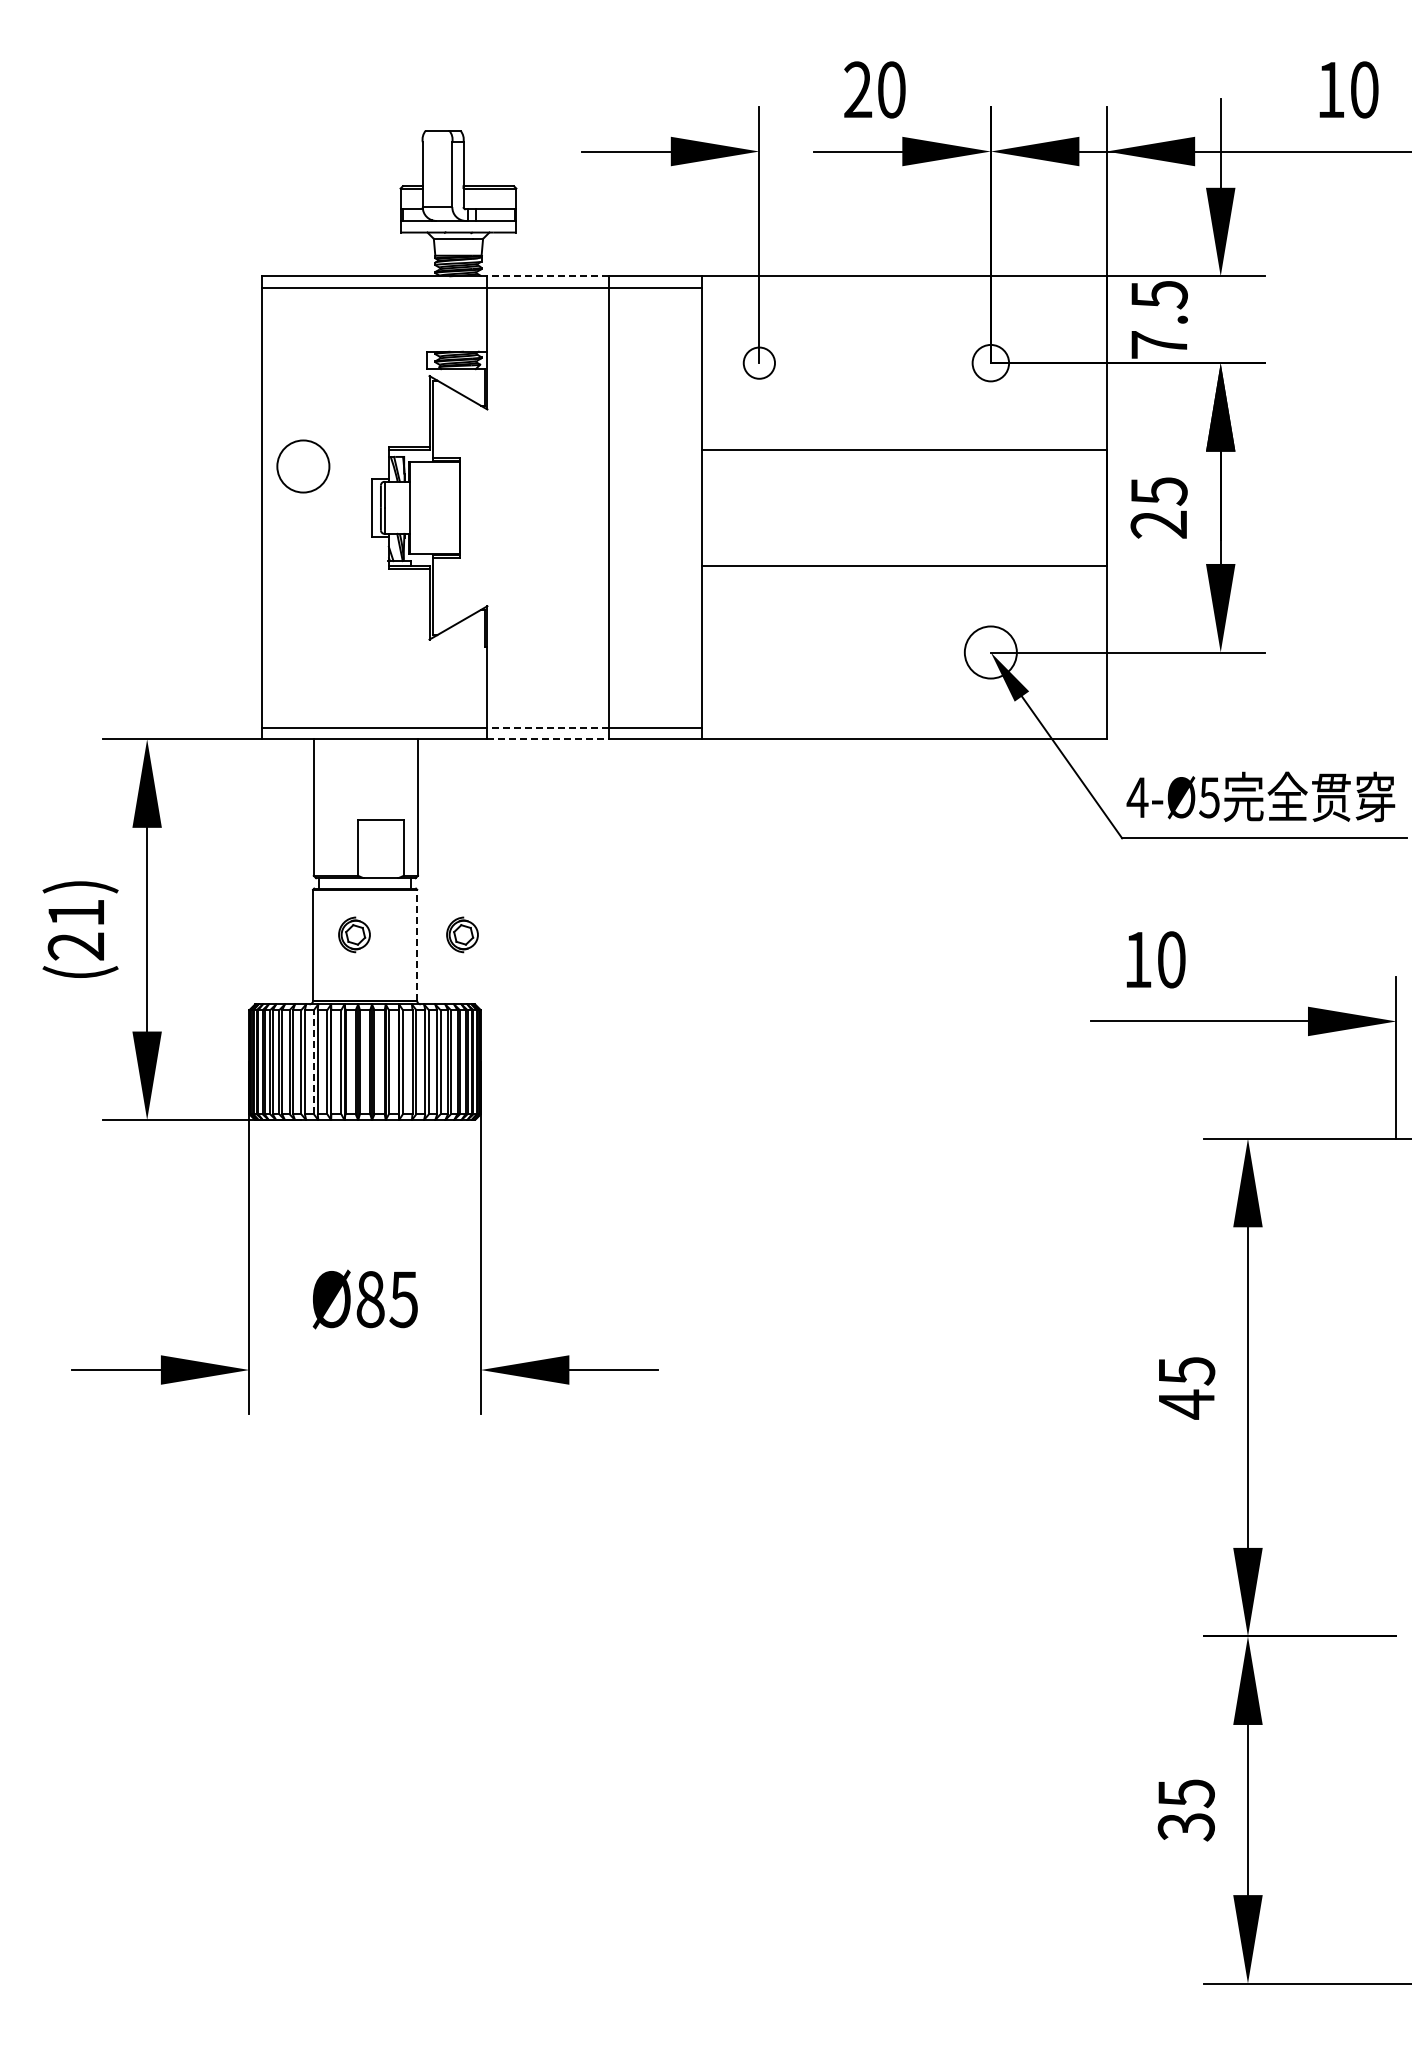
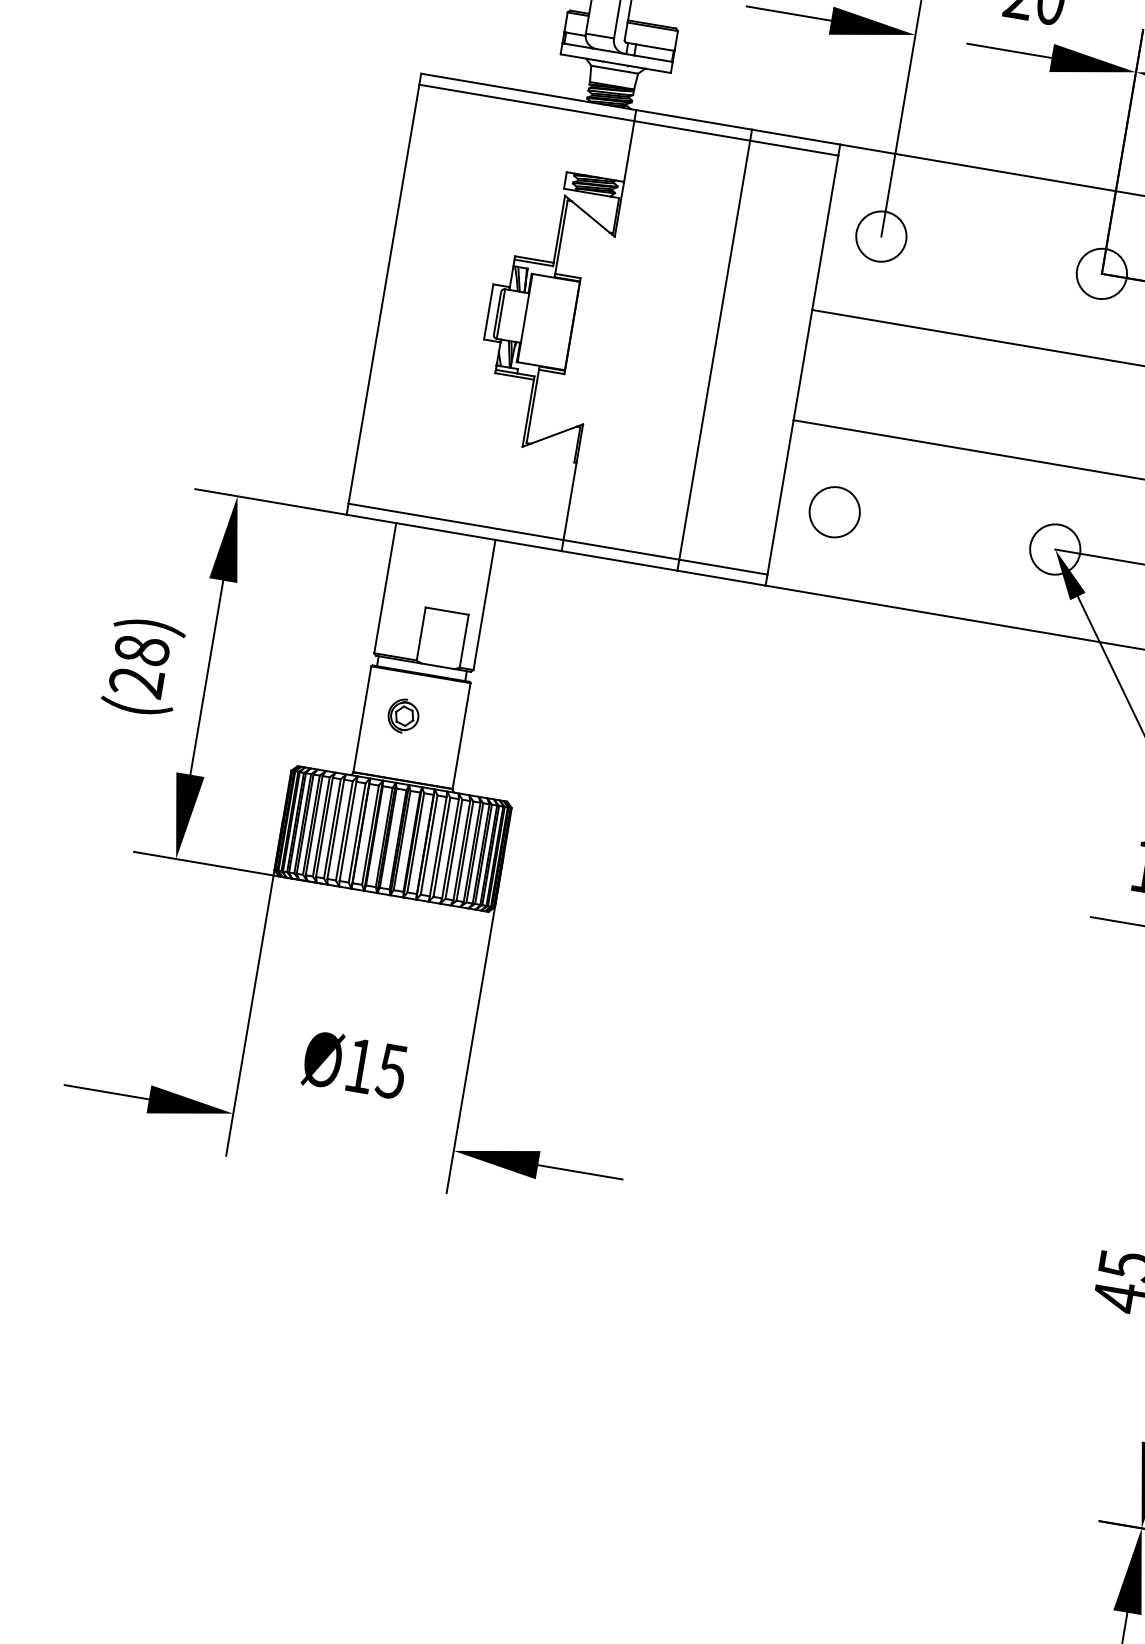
line: (548, 276) -> (694, 120), dashed -> solid
circle: (759, 363) -> (881, 236), size x1.67
circle: (990, 363) -> (1101, 274), size x1.43
circle: (303, 466) -> (834, 512), moved
line: (548, 727) -> (621, 549), dashed -> solid
line: (548, 739) -> (619, 561), dashed -> solid
text: (76, 912) -> (142, 649), (21) -> (28)
part: (462, 934) -> (506, 733), removed
line: (417, 945) -> (461, 736), dashed -> solid
line: (313, 1061) -> (344, 830), dashed -> solid
text: (370, 1299) -> (360, 1065), Ø85 -> Ø15

